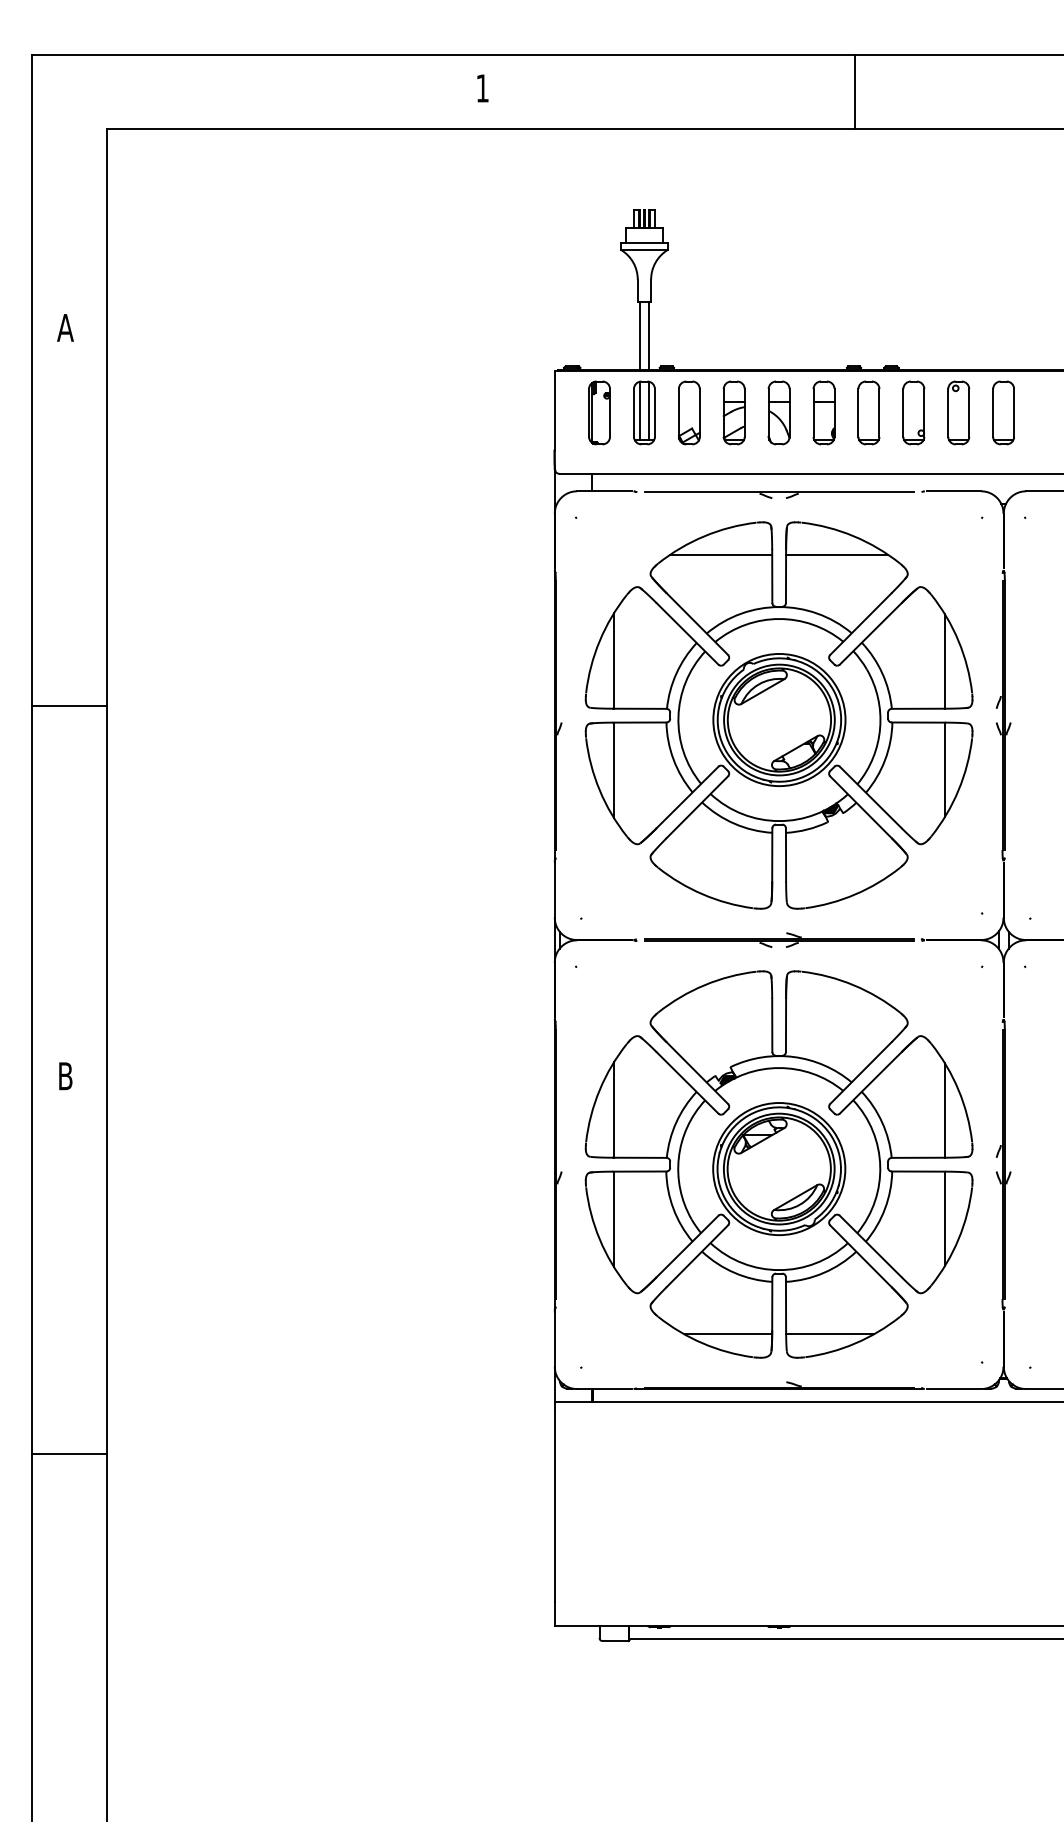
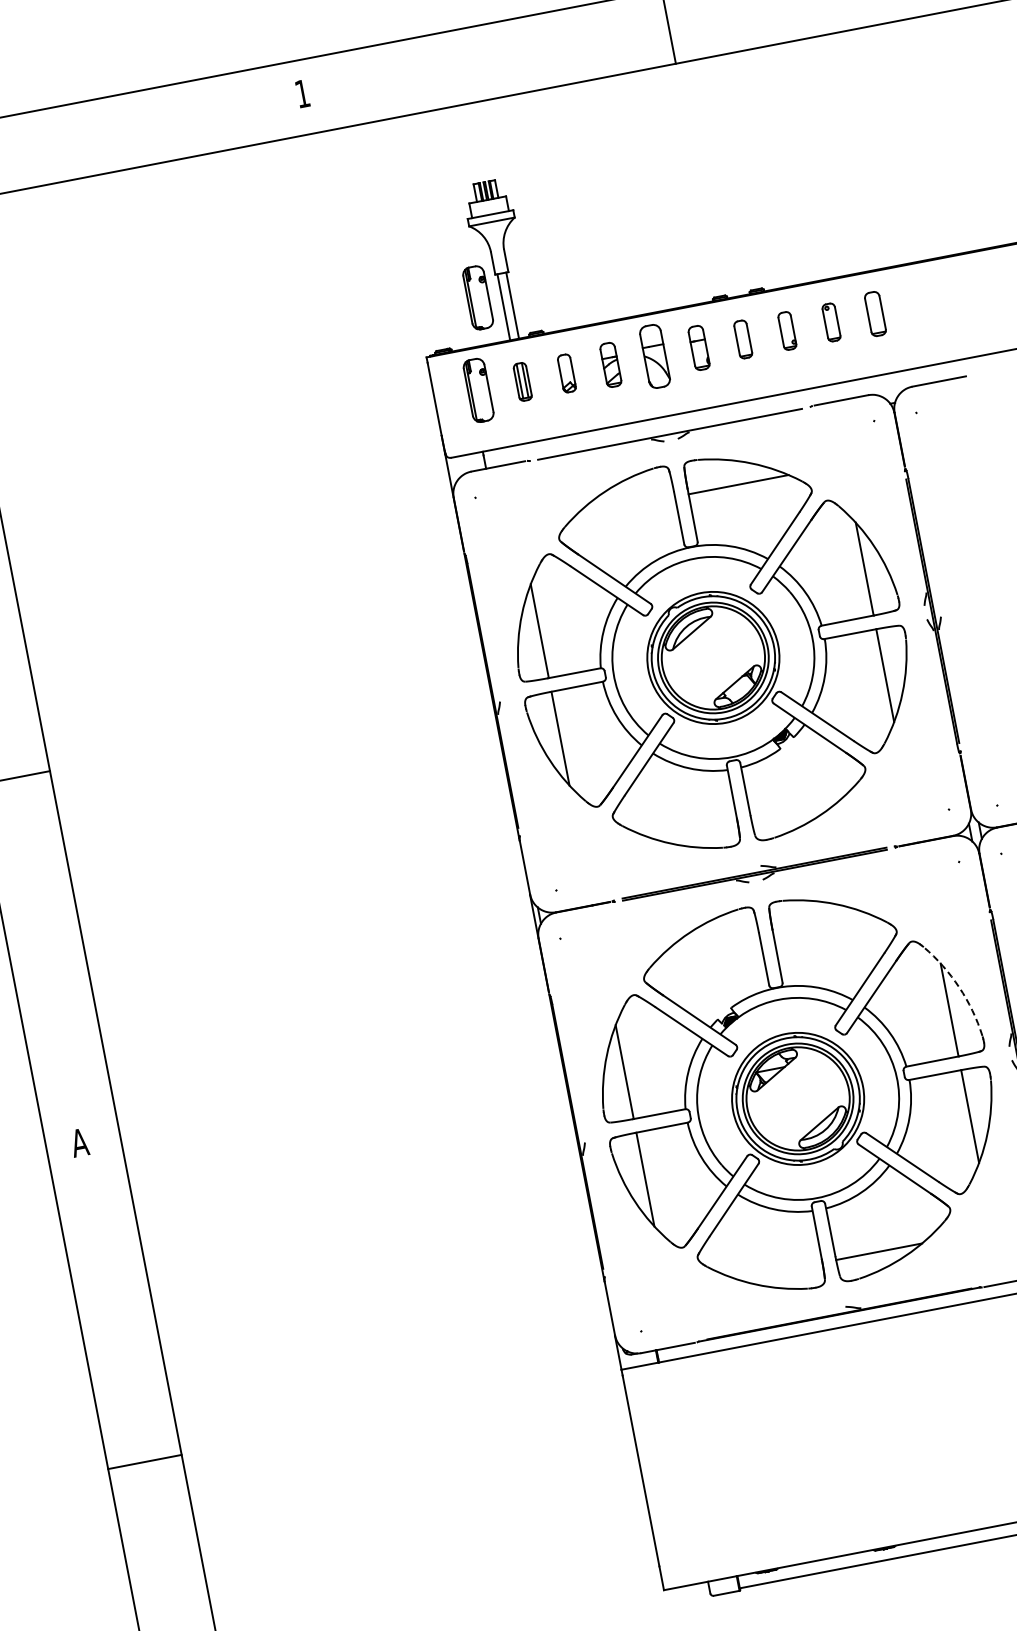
part: (616, 321) -> (478, 297), added
part: (644, 412) -> (522, 381), size x0.6
part: (689, 412) -> (566, 372), size x0.6
part: (733, 412) -> (610, 364), size x0.7
part: (823, 412) -> (698, 347), size x0.7
part: (868, 412) -> (742, 339), size x0.6
part: (913, 412) -> (786, 330), size x0.6
part: (958, 412) -> (831, 322), size x0.6
part: (1003, 412) -> (875, 313), size x0.7
line: (721, 554) -> (625, 506), removed
text: (65, 1076) -> (79, 1142), B -> A
arc: (958, 1090) -> (959, 987), solid -> dashed
line: (728, 1334) -> (779, 1270), removed
line: (68, 1454) -> (144, 1462), moved

